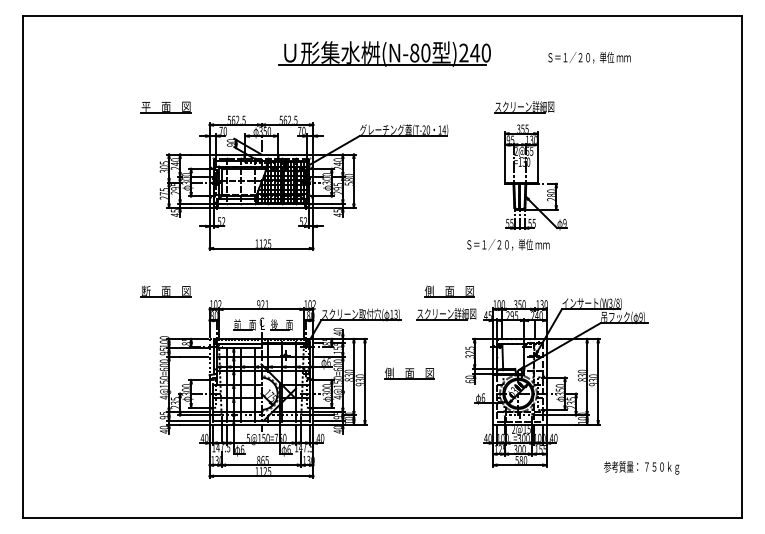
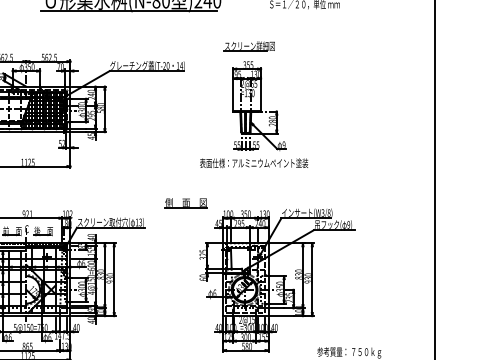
text: (529, 244) -> (253, 163), Ｓ＝１／２０，単位 ｍｍ -> 表面仕様：アルミニウムペイント塗装
part: (446, 314) -> (183, 222), removed
part: (409, 373) -> (152, 272), removed

